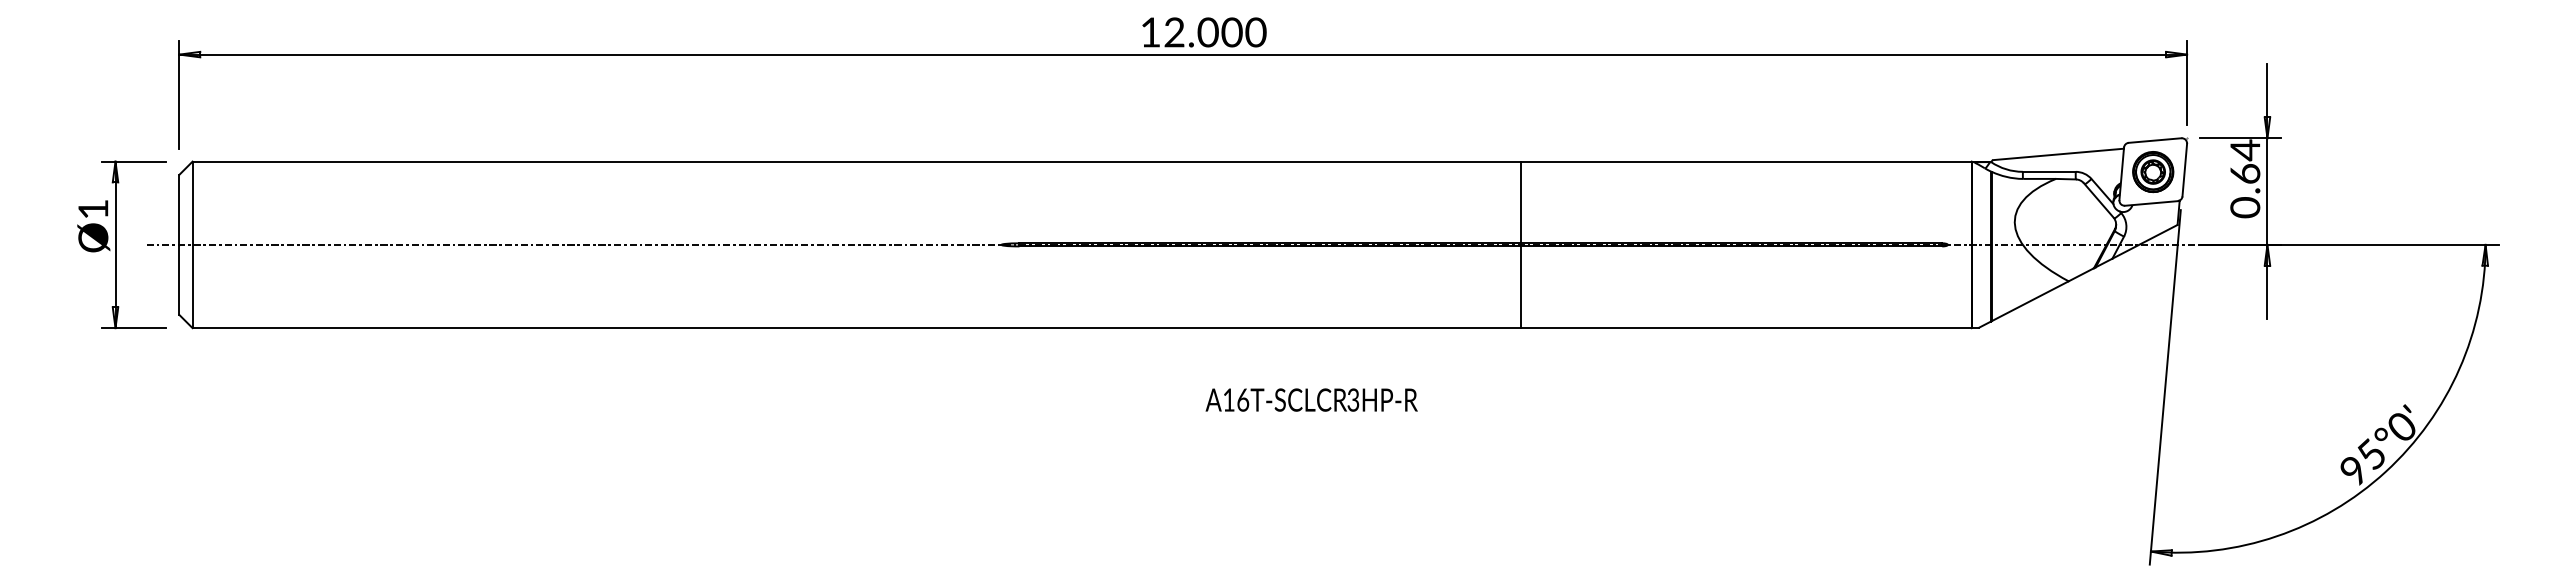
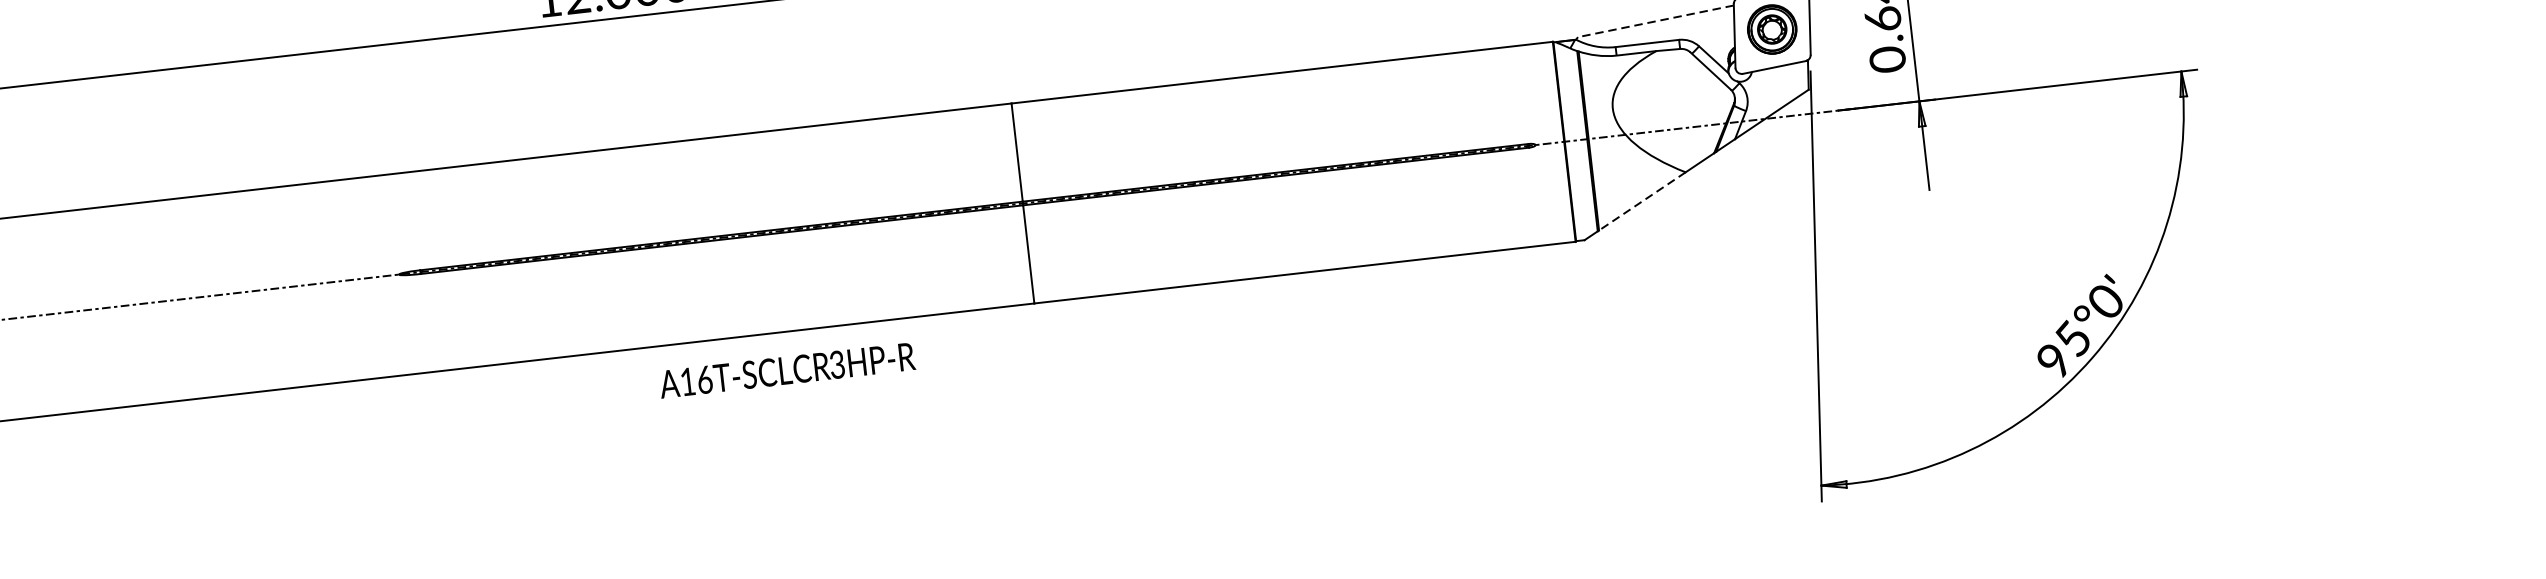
line: (2058, 154) -> (1656, 21), solid -> dashed
line: (2029, 301) -> (1641, 201), solid -> dashed
text: (1311, 399) -> (786, 369), moved

